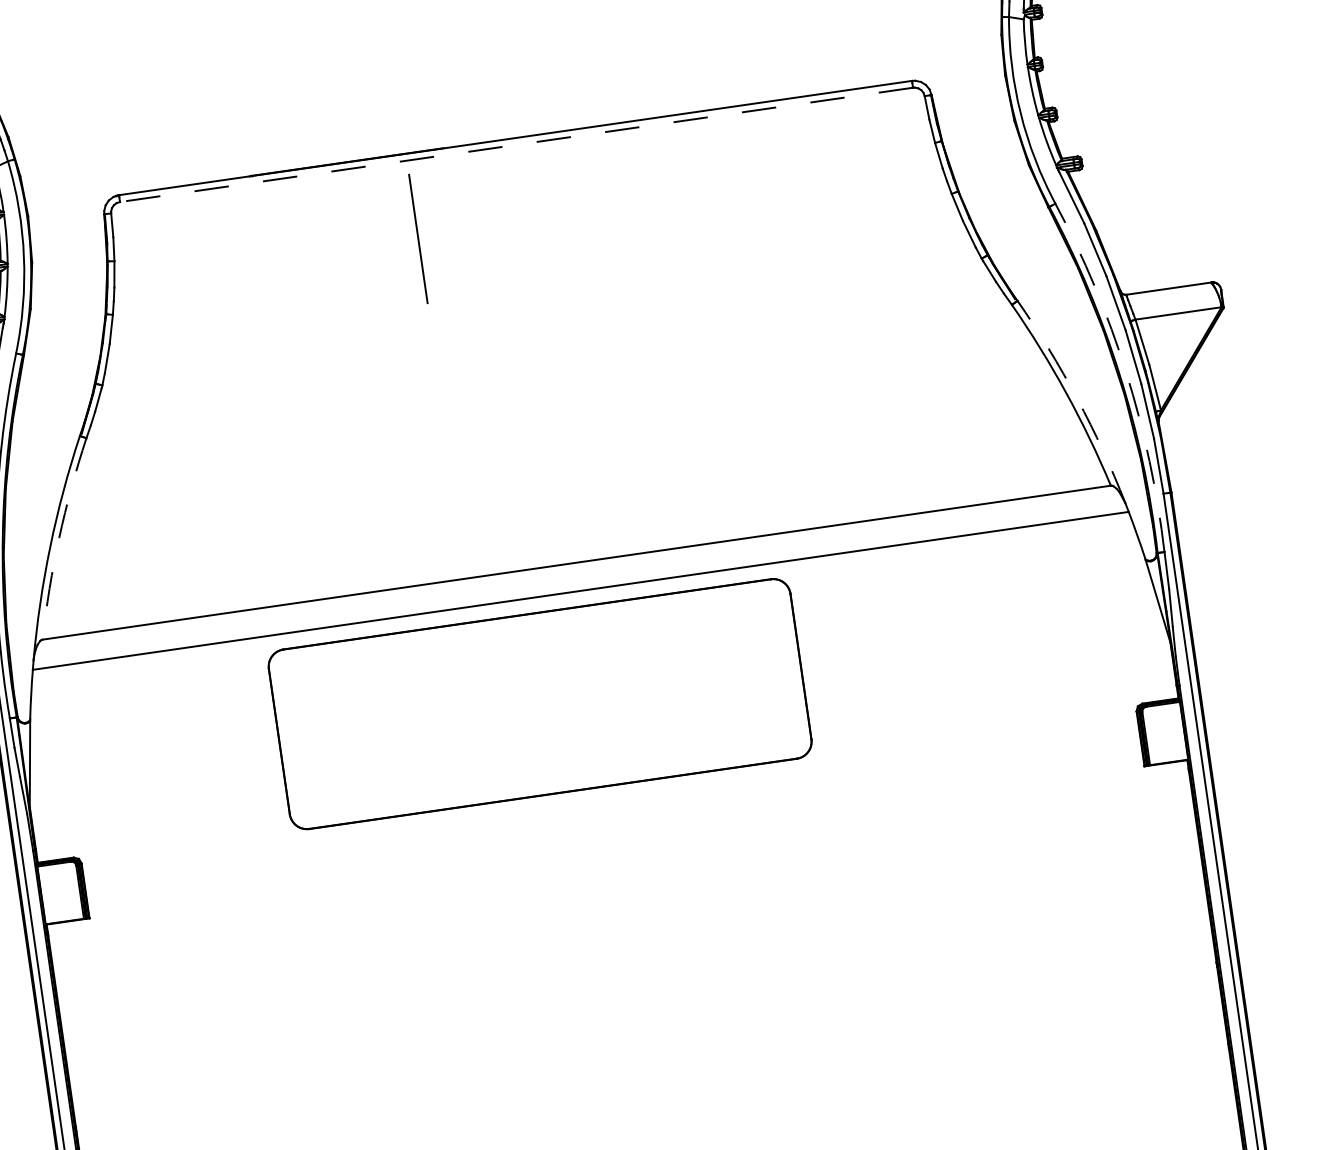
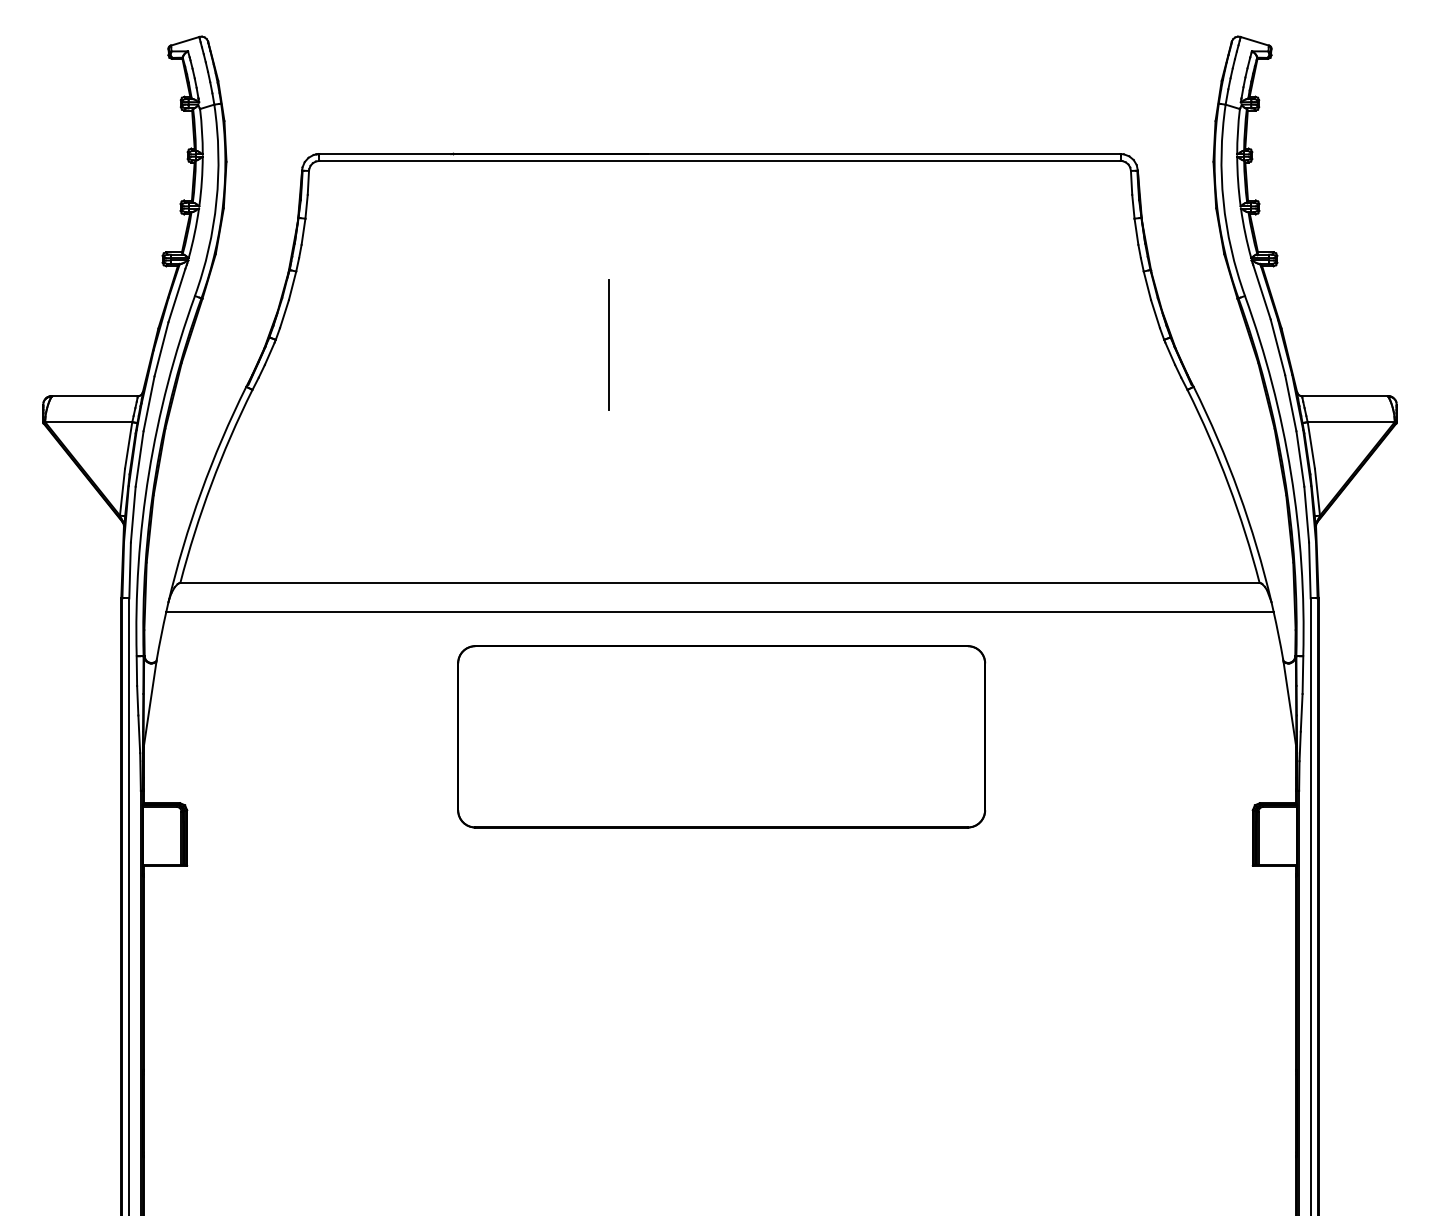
line: (515, 144) -> (719, 160), dashed -> solid
line: (417, 238) -> (608, 344), moved
arc: (1126, 372) -> (1291, 473), dashed -> solid
arc: (1077, 399) -> (1238, 492), dashed -> solid
arc: (59, 537) -> (211, 484), dashed -> solid
part: (539, 703) -> (721, 736), moved

